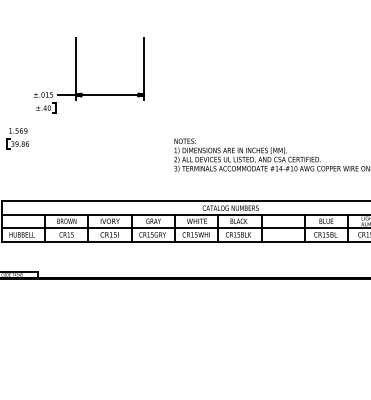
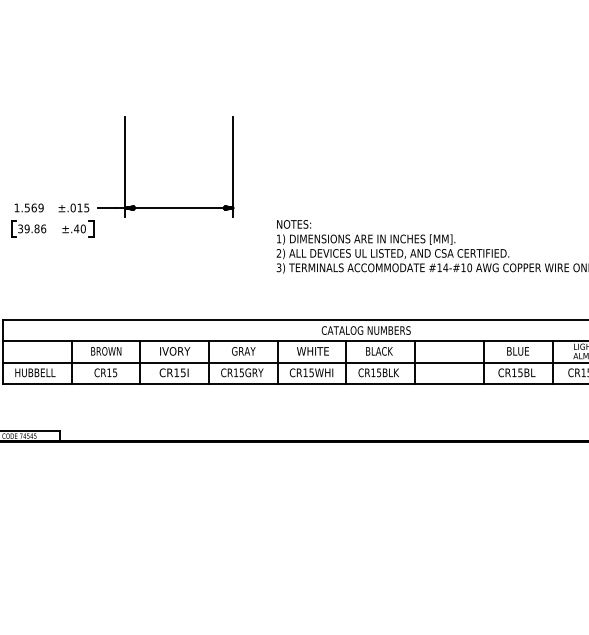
part: (76, 75) -> (126, 177), moved

